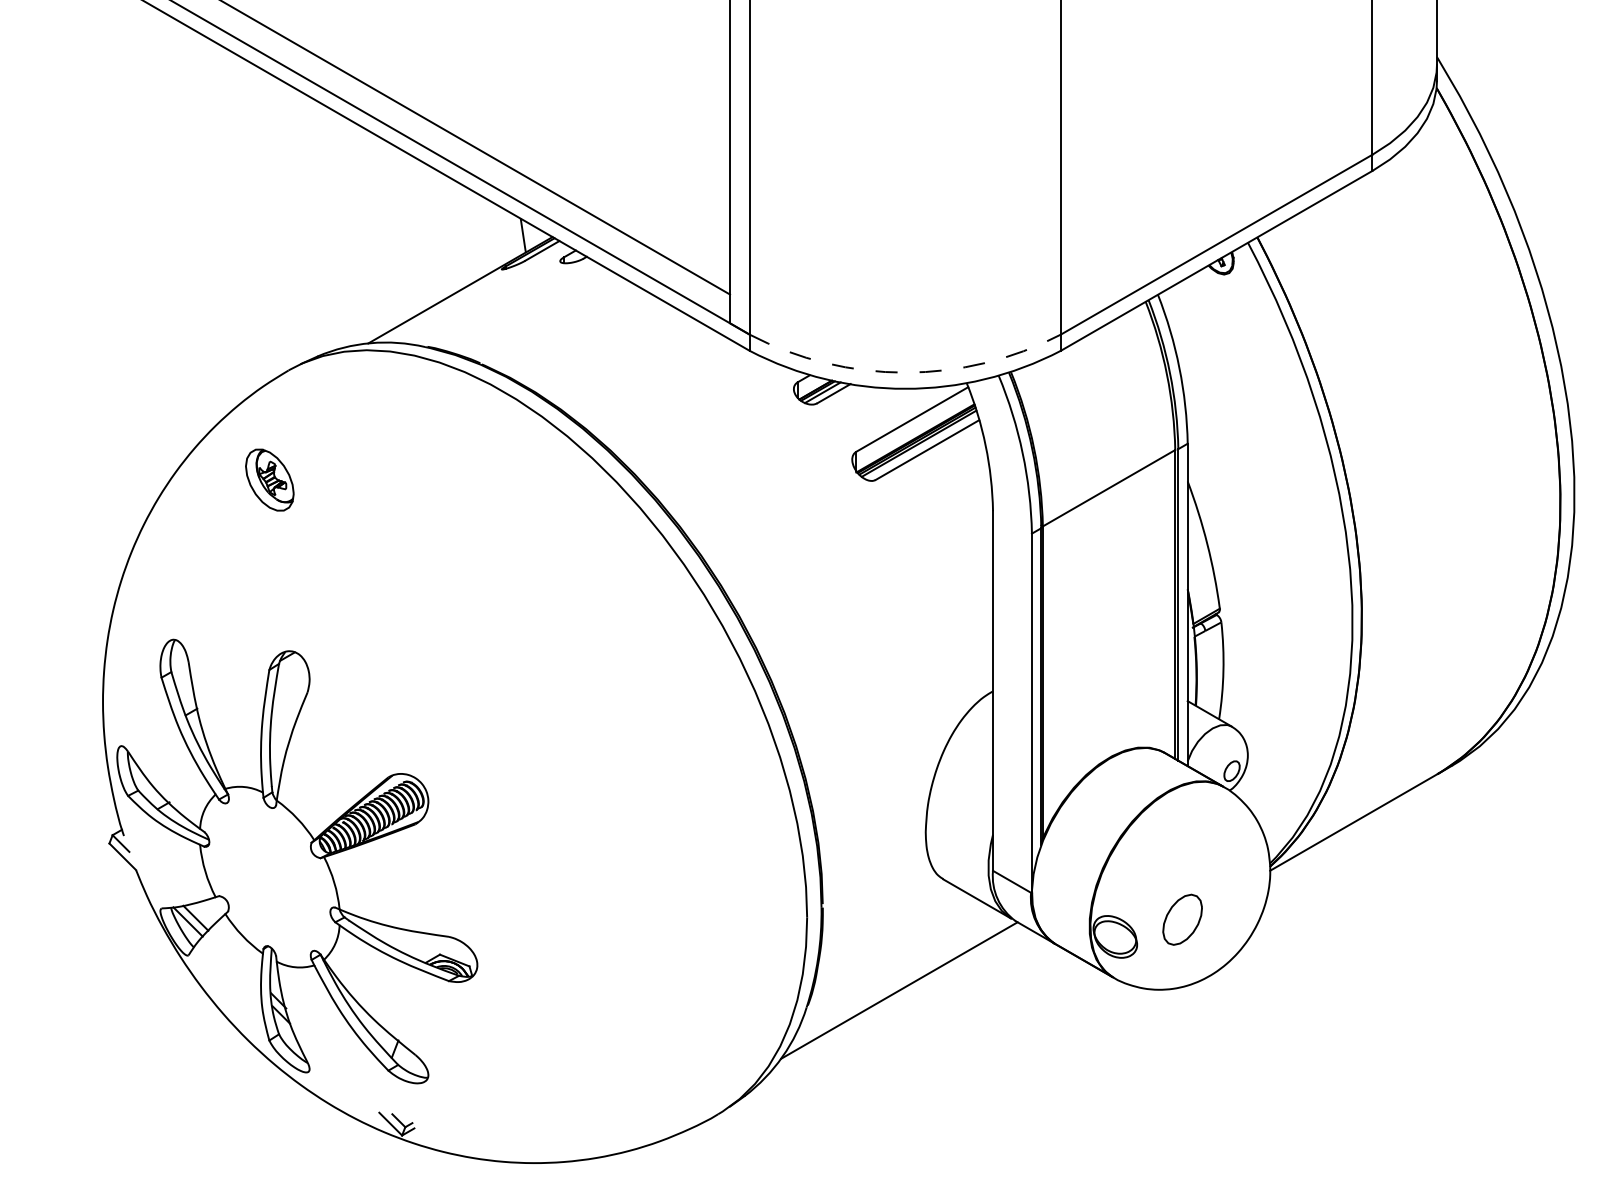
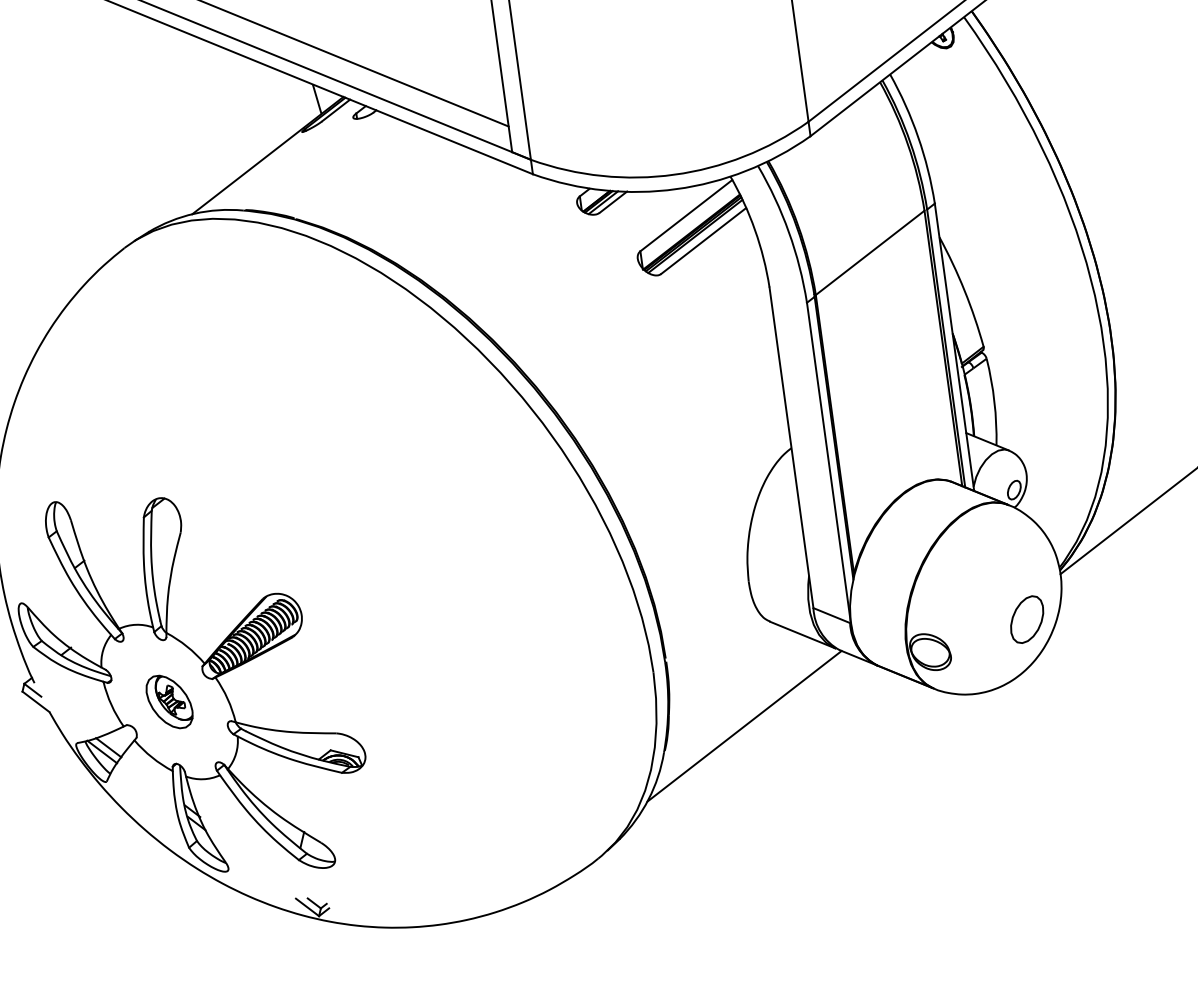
arc: (905, 372) -> (674, 174), dashed -> solid
part: (269, 479) -> (169, 701), moved
part: (1182, 919) -> (1027, 619), moved

